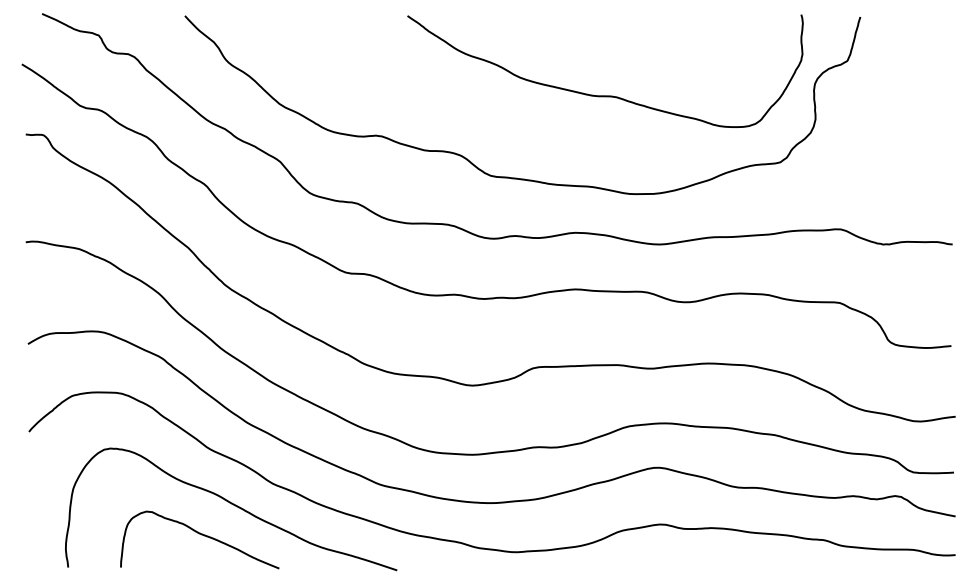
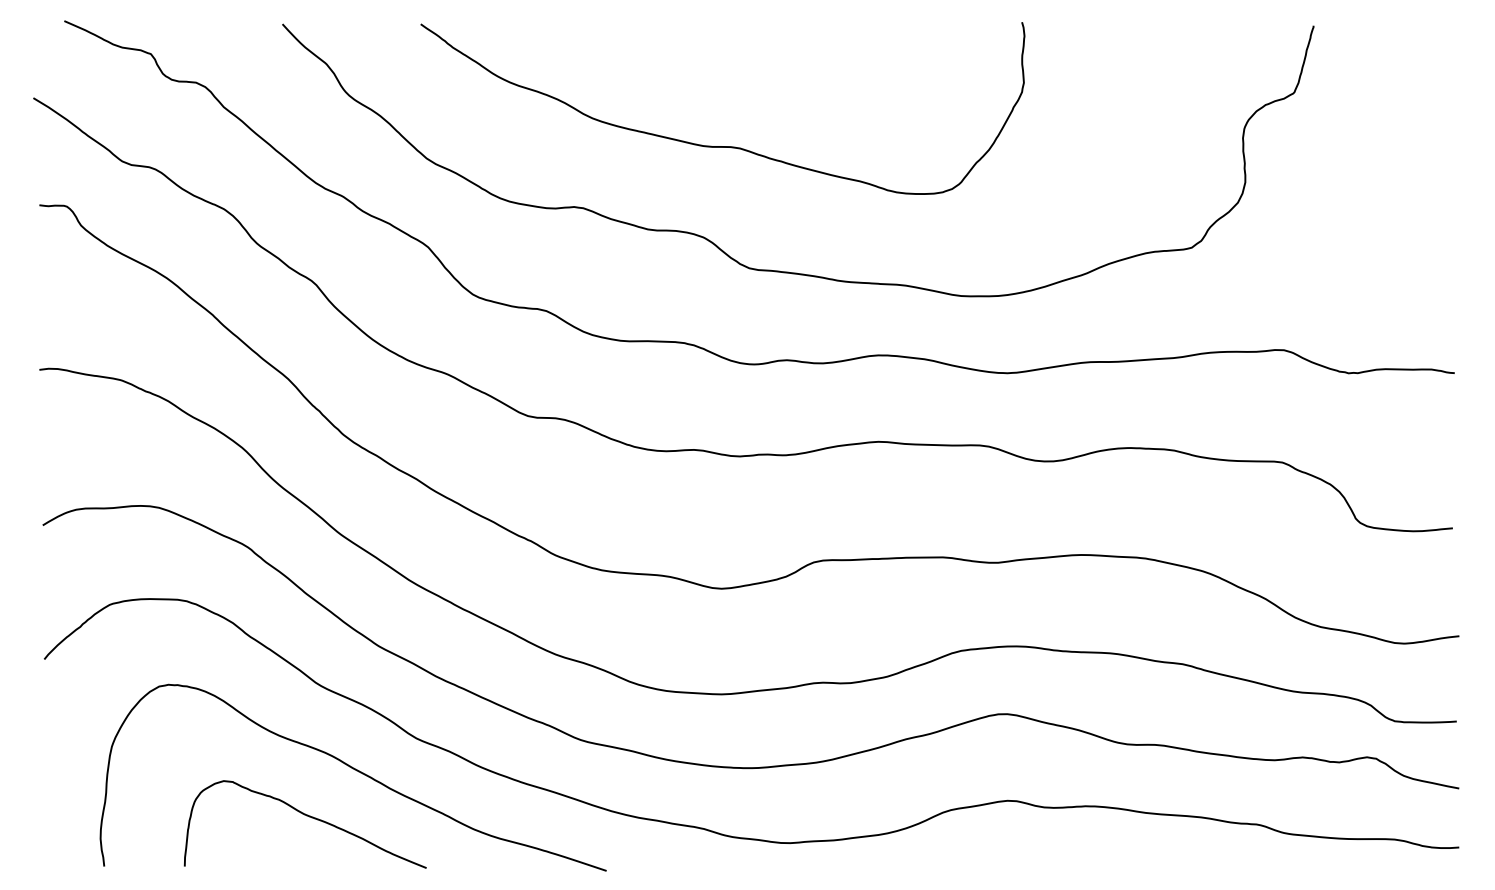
curve: (605, 95) -> (723, 145), moved

